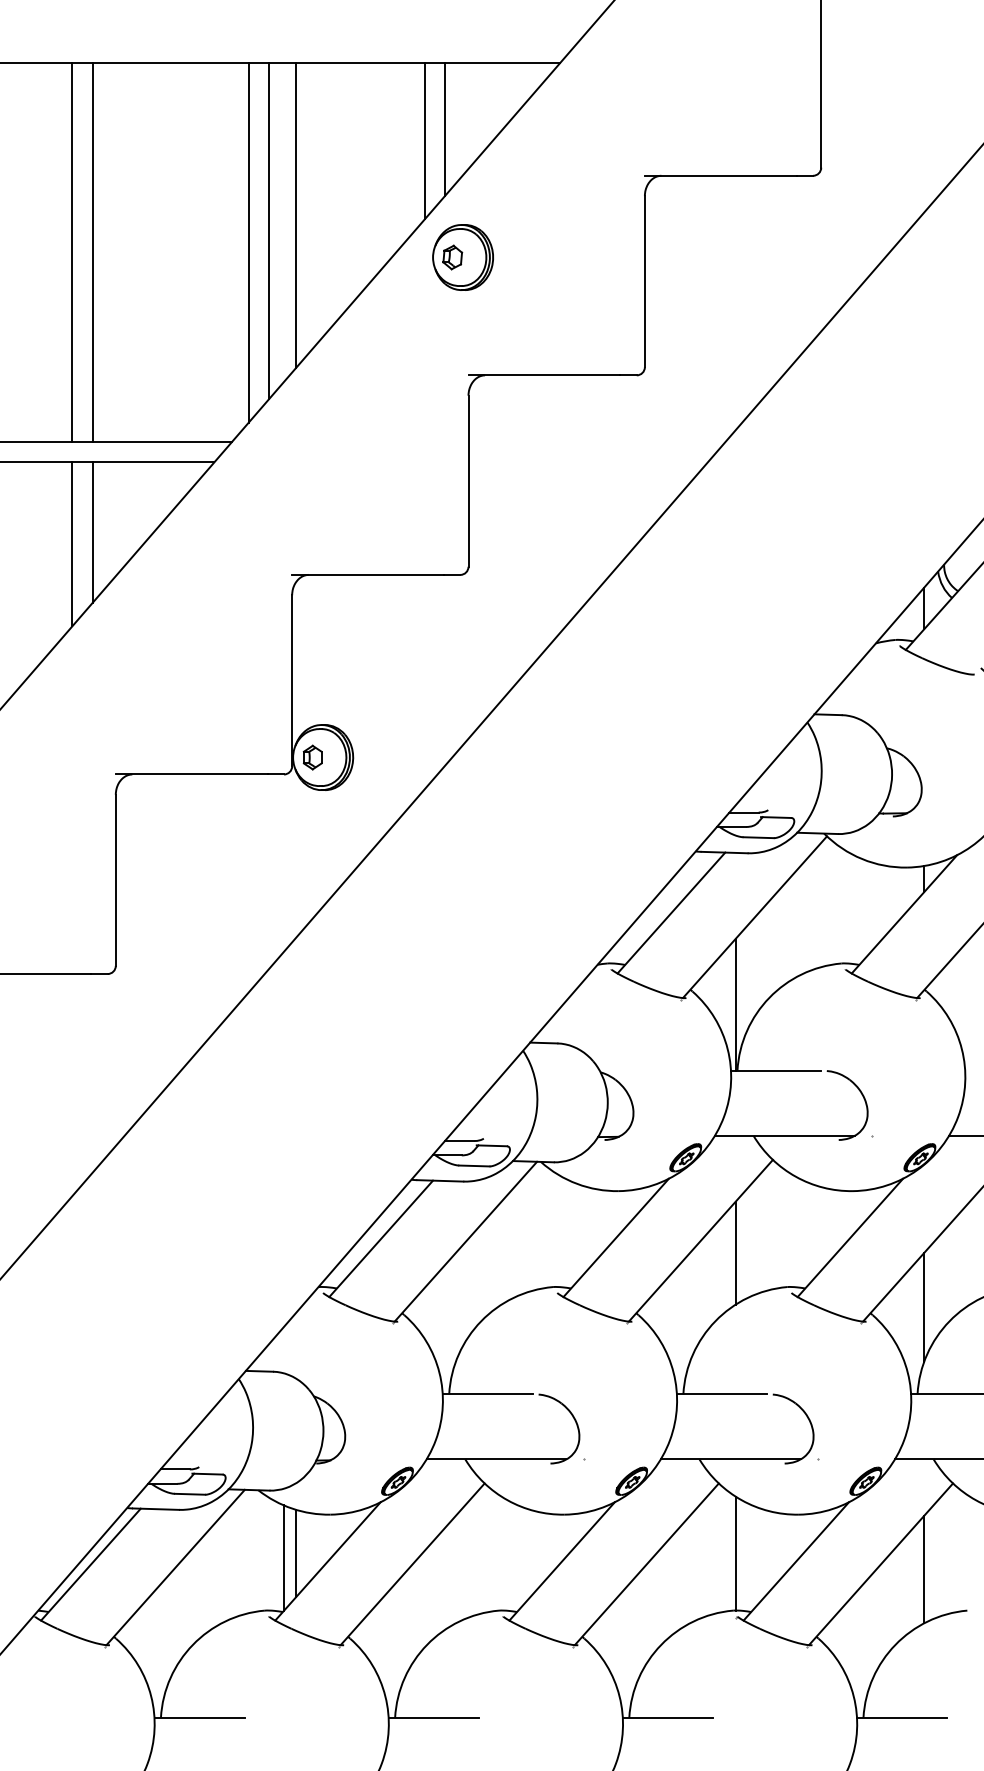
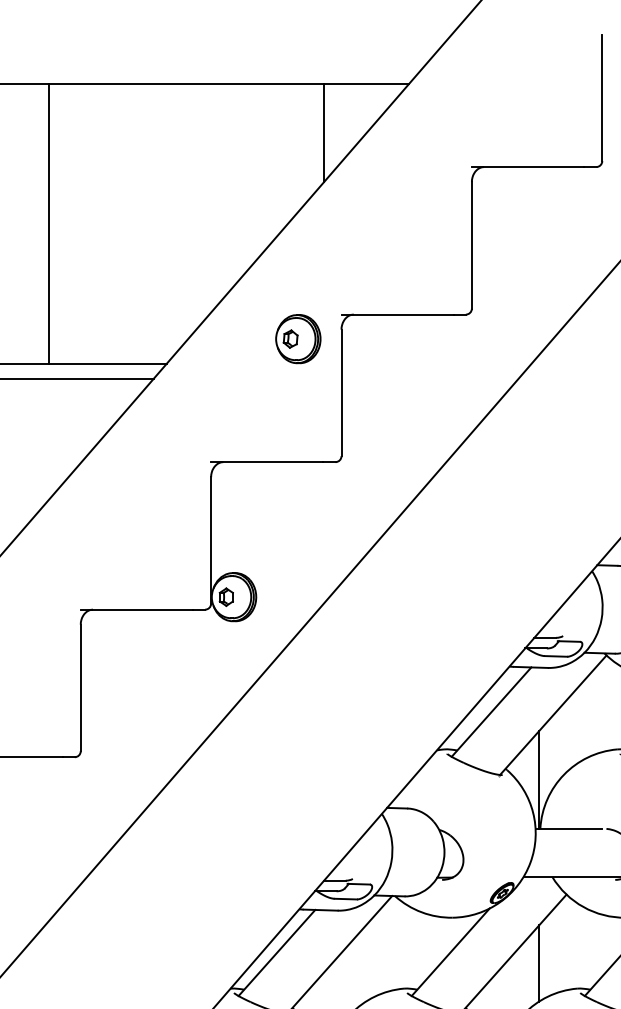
line: (425, 141) -> (309, 141), removed
line: (296, 215) -> (214, 196), removed
line: (269, 231) -> (194, 208), removed
line: (248, 242) -> (178, 216), removed
line: (92, 252) -> (63, 223), removed
part: (462, 257) -> (297, 339), moved
line: (92, 532) -> (63, 430), removed
line: (72, 544) -> (48, 439), removed

